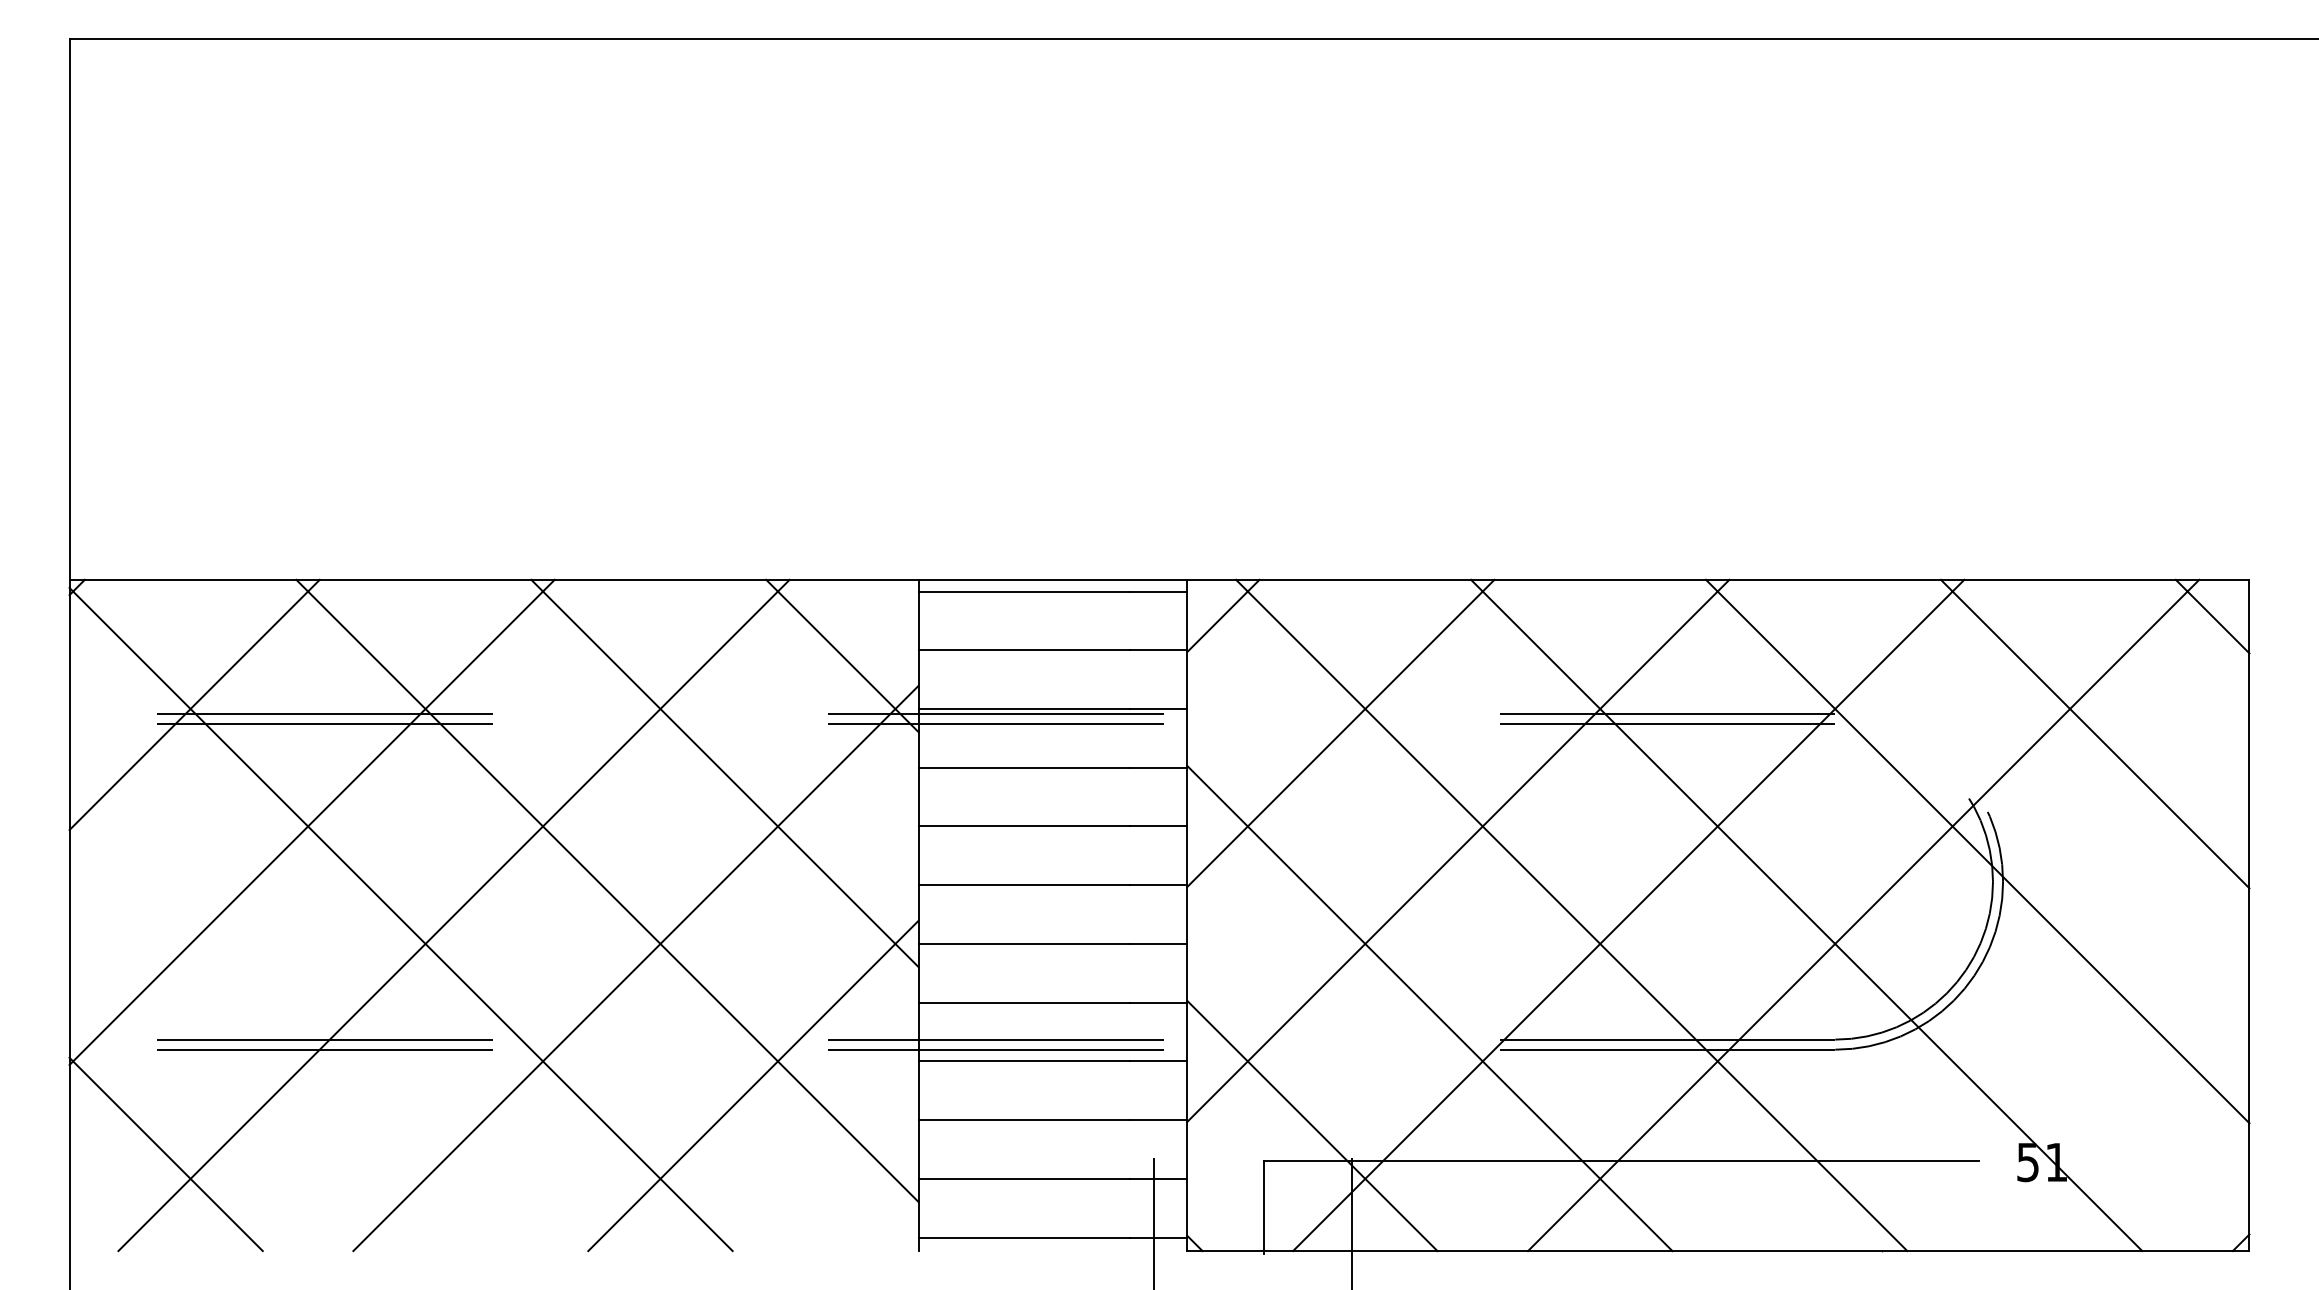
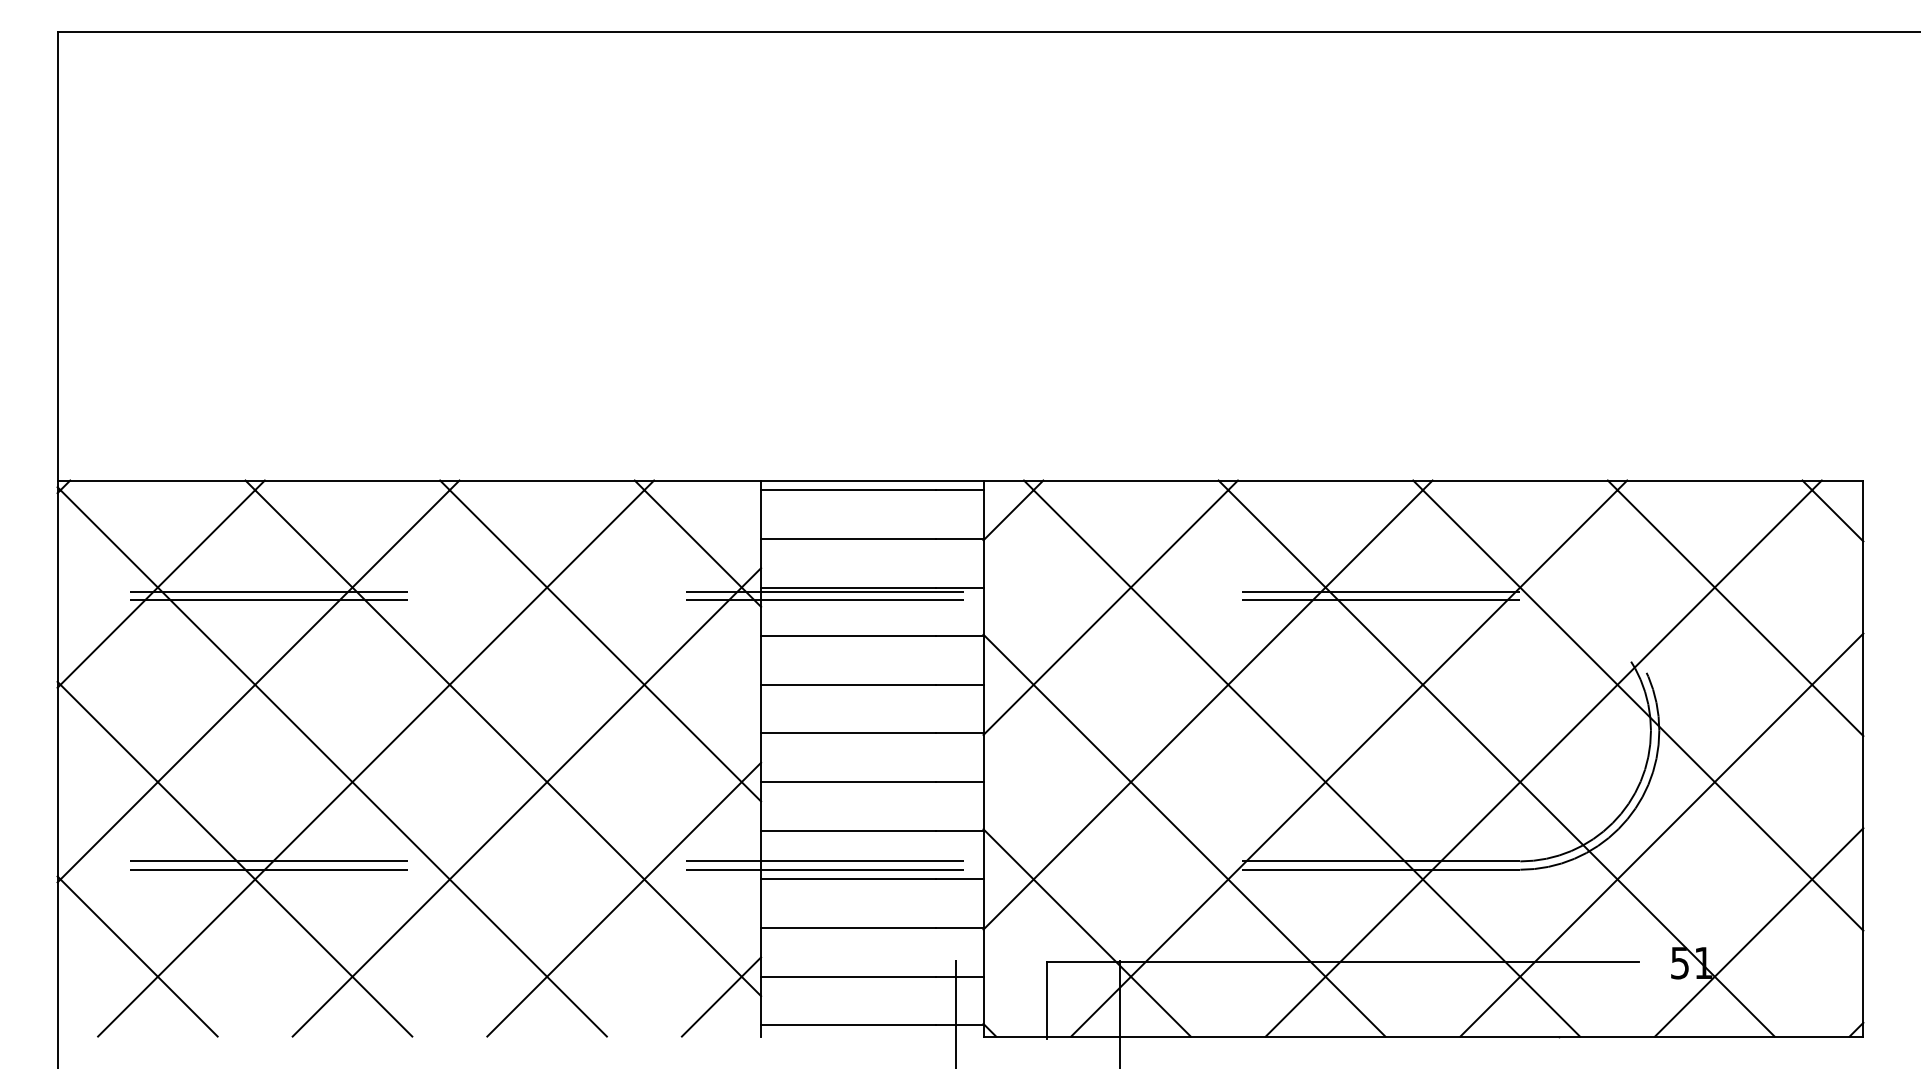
line: (2005, 1007) -> (1661, 834), added
line: (283, 1036) -> (234, 858), added
line: (2123, 1125) -> (1759, 932), added
line: (870, 1203) -> (721, 997), added

